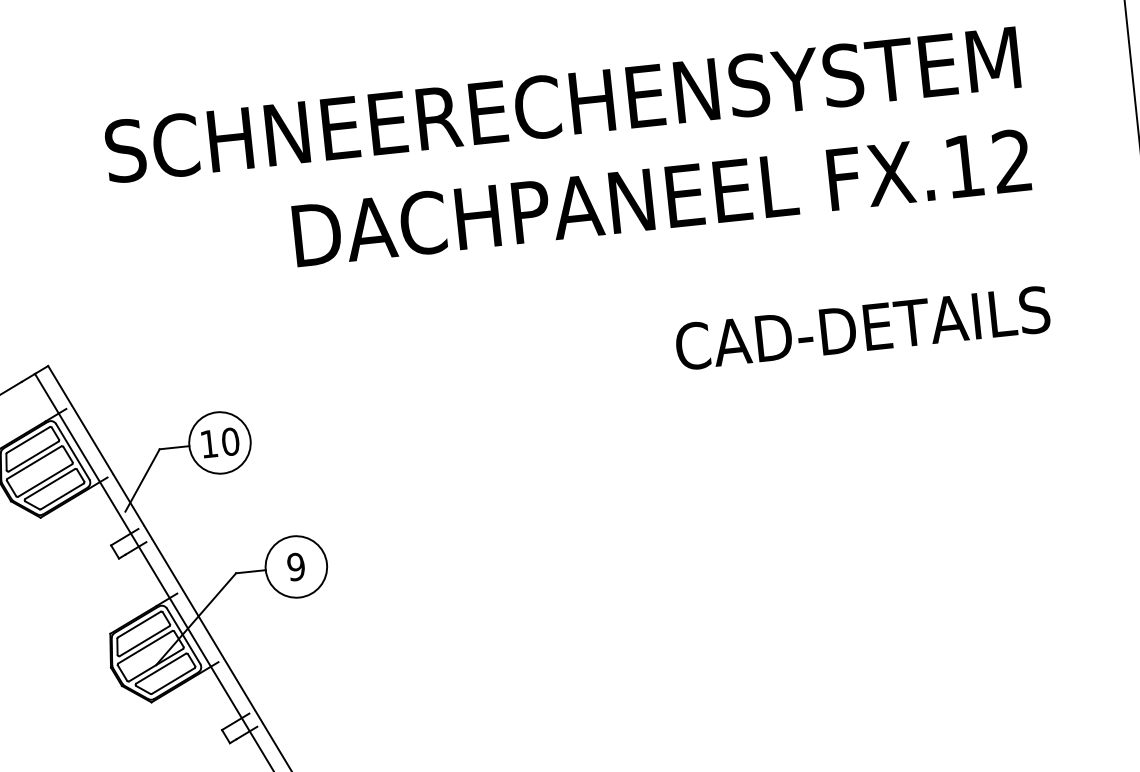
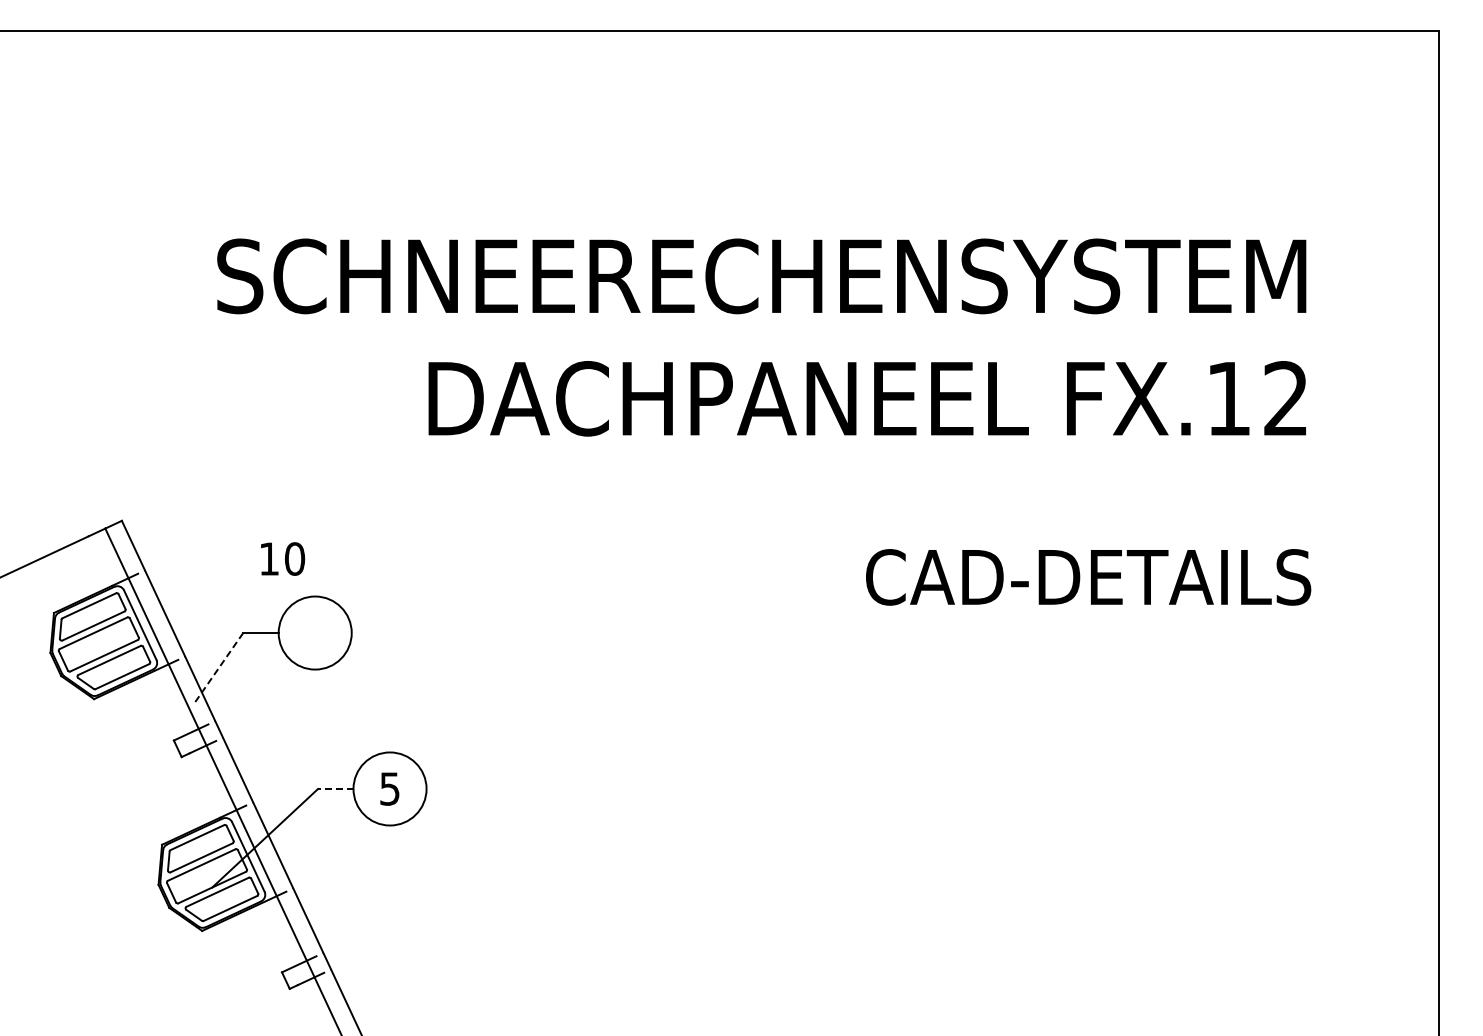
text: (221, 442) -> (283, 558), moved
line: (142, 481) -> (218, 668), solid -> dashed
text: (295, 566) -> (389, 788), 9 -> 5
line: (250, 571) -> (335, 788), solid -> dashed

